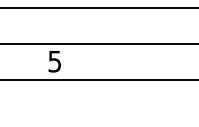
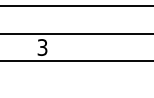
text: (54, 60) -> (42, 46), 5 -> 3

